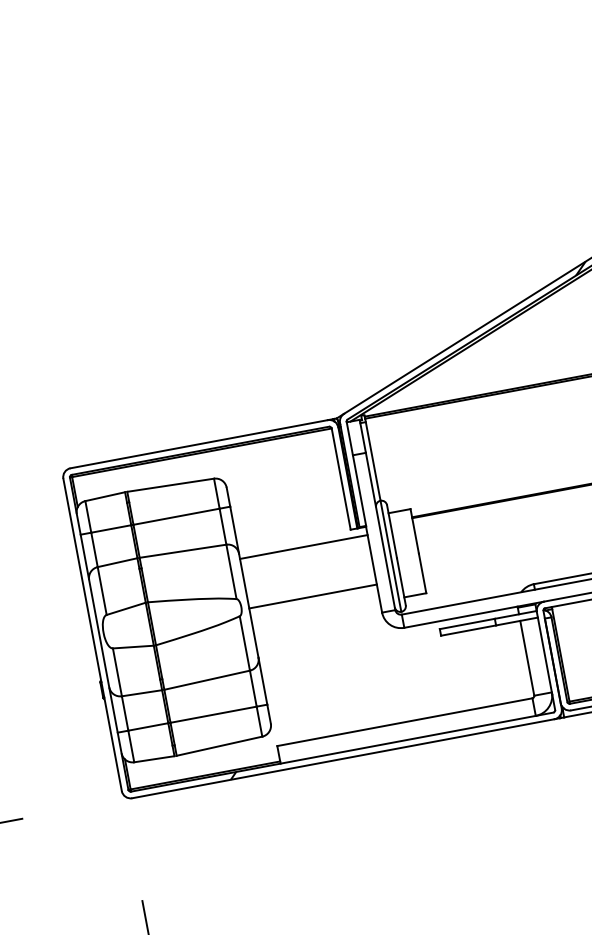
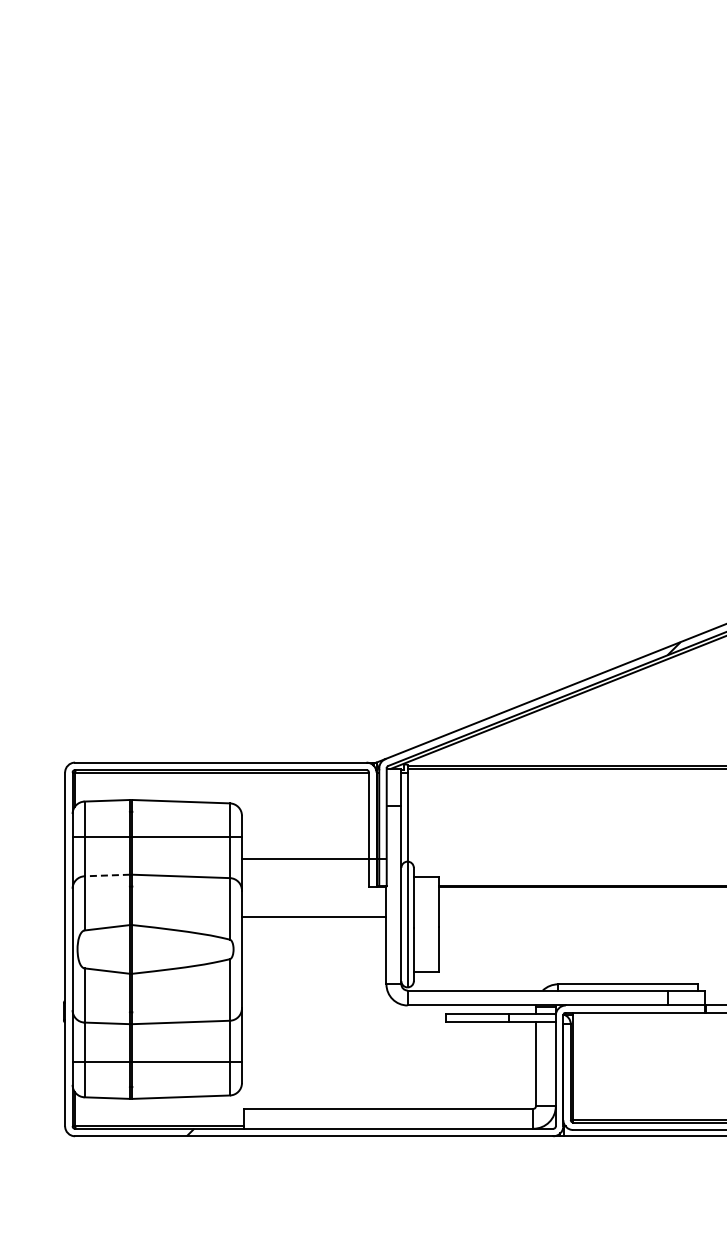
line: (303, 547) -> (313, 858), moved
line: (117, 562) -> (107, 875), solid -> dashed
line: (312, 596) -> (313, 916), moved

